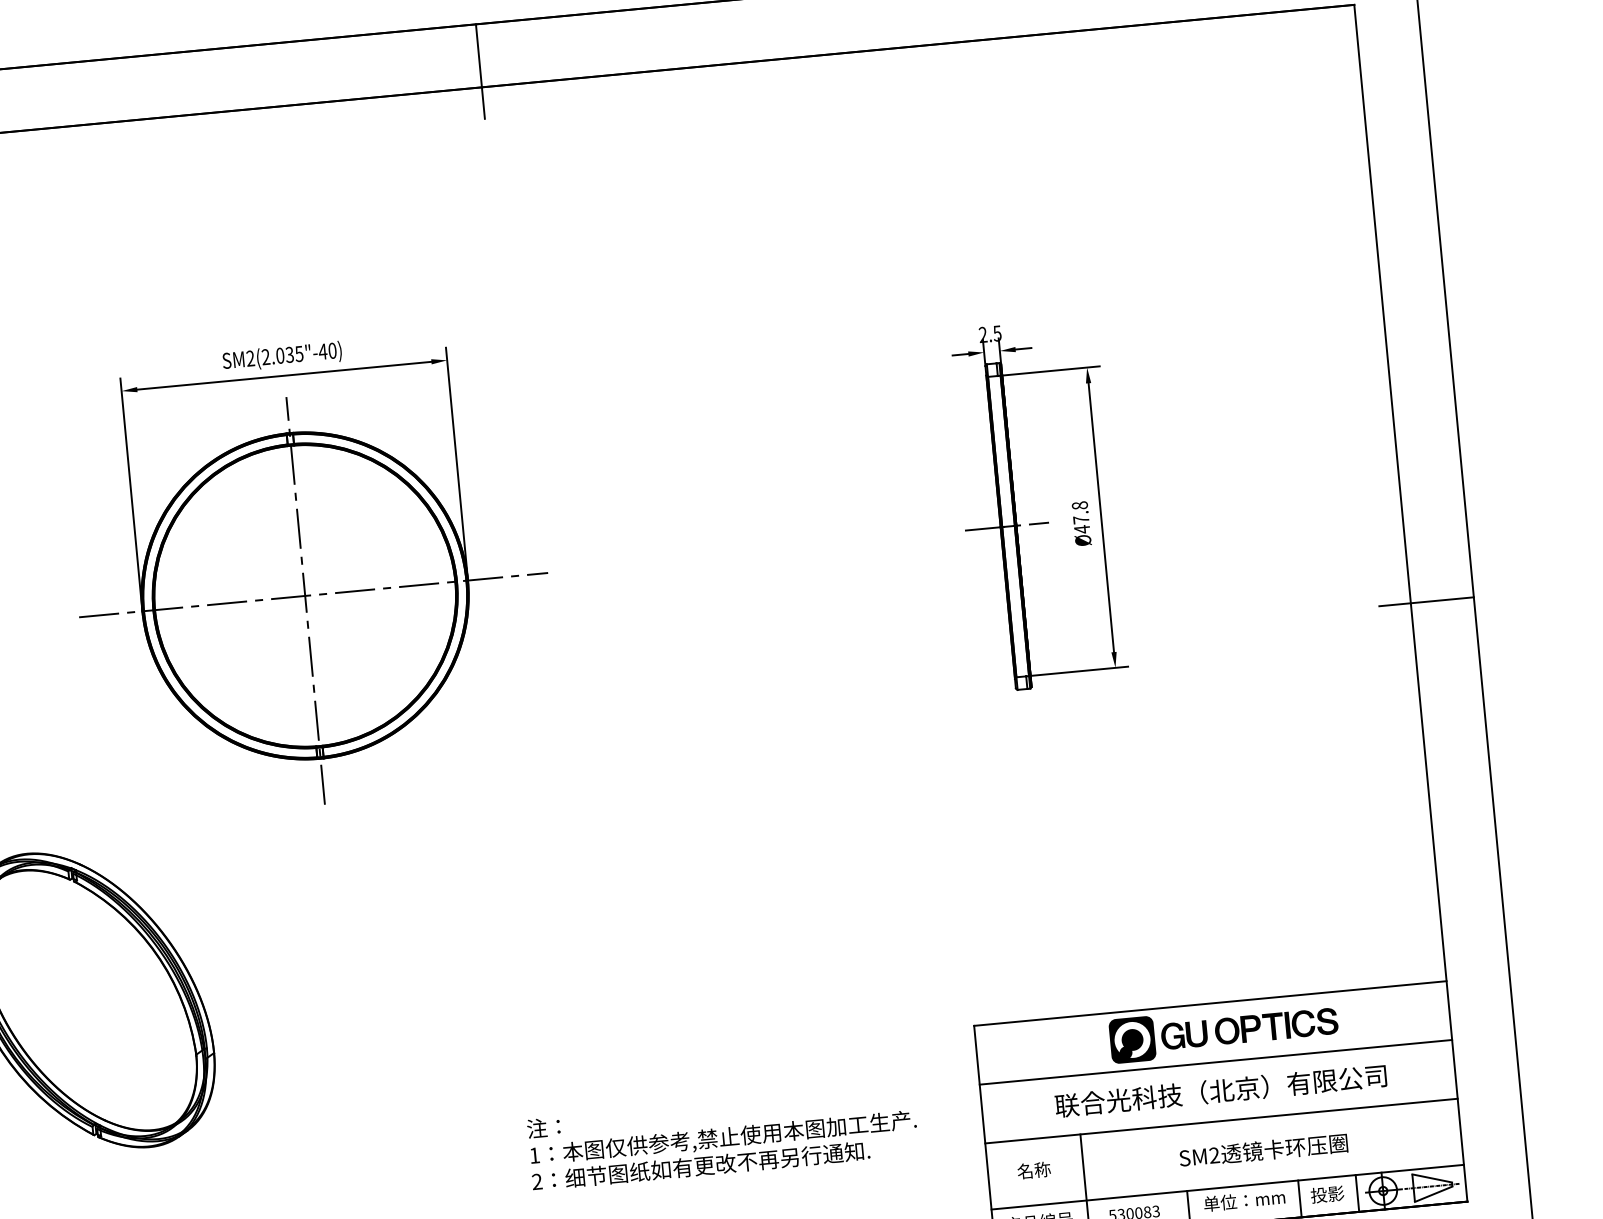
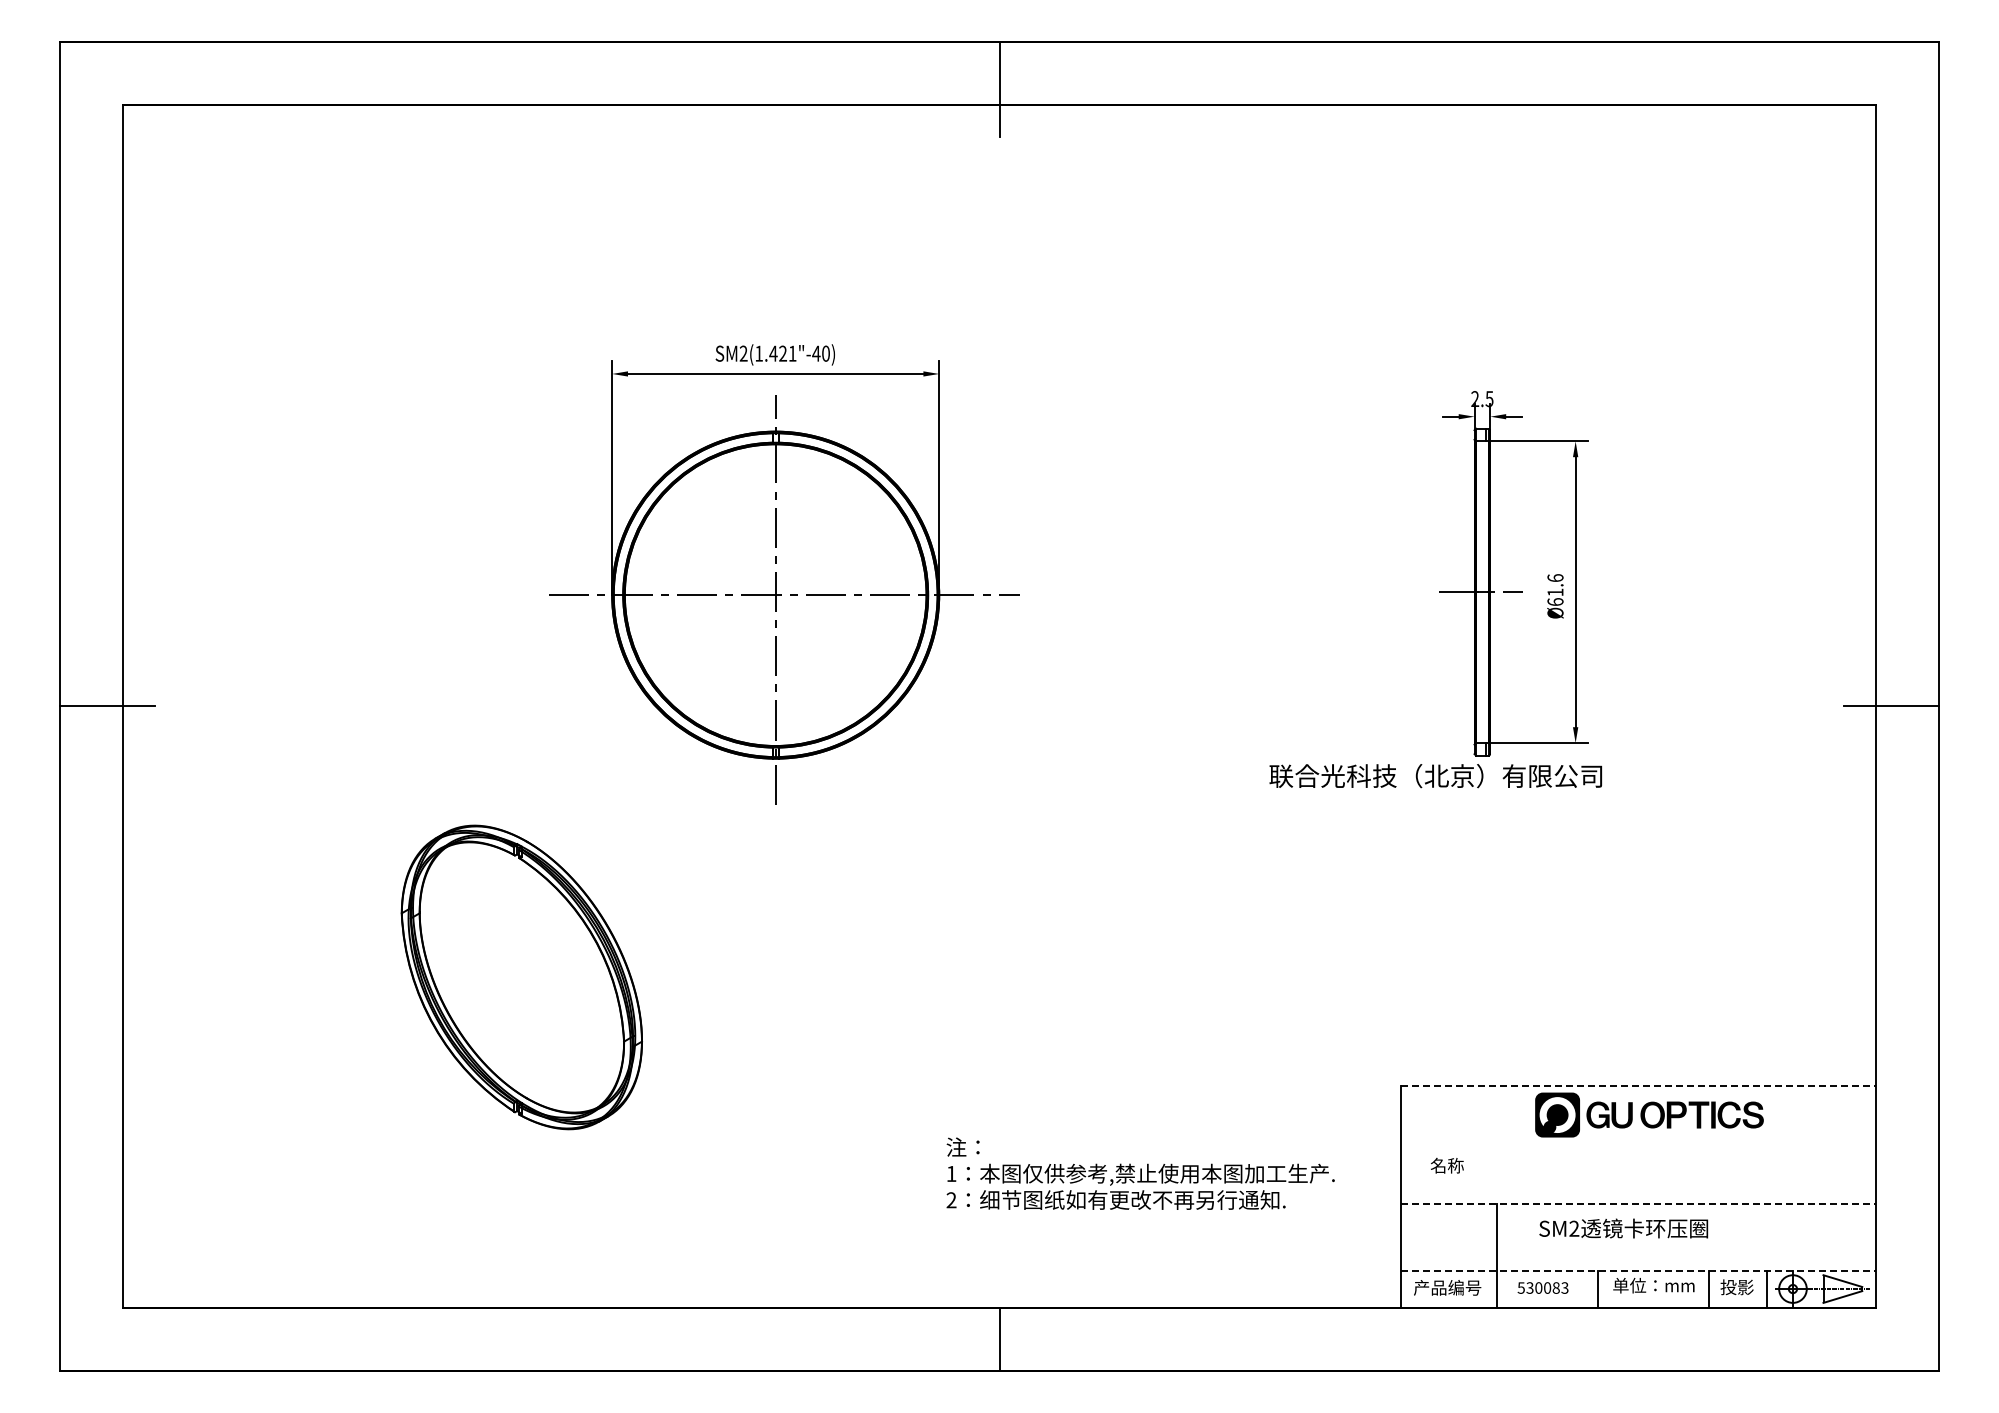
text: (282, 355) -> (775, 353), SM2(2.035"-40) -> SM2(1.421"-40)
text: (1081, 517) -> (1555, 590), Ø47.8 -> Ø61.6
line: (1211, 1003) -> (1639, 1086), solid -> dashed
line: (1215, 1062) -> (1638, 1145), removed
text: (1220, 1091) -> (1435, 776), moved
line: (1222, 1121) -> (1639, 1204), solid -> dashed
text: (1263, 1150) -> (1623, 1228), moved
text: (1034, 1170) -> (1447, 1165), moved
line: (1228, 1187) -> (1639, 1270), solid -> dashed

